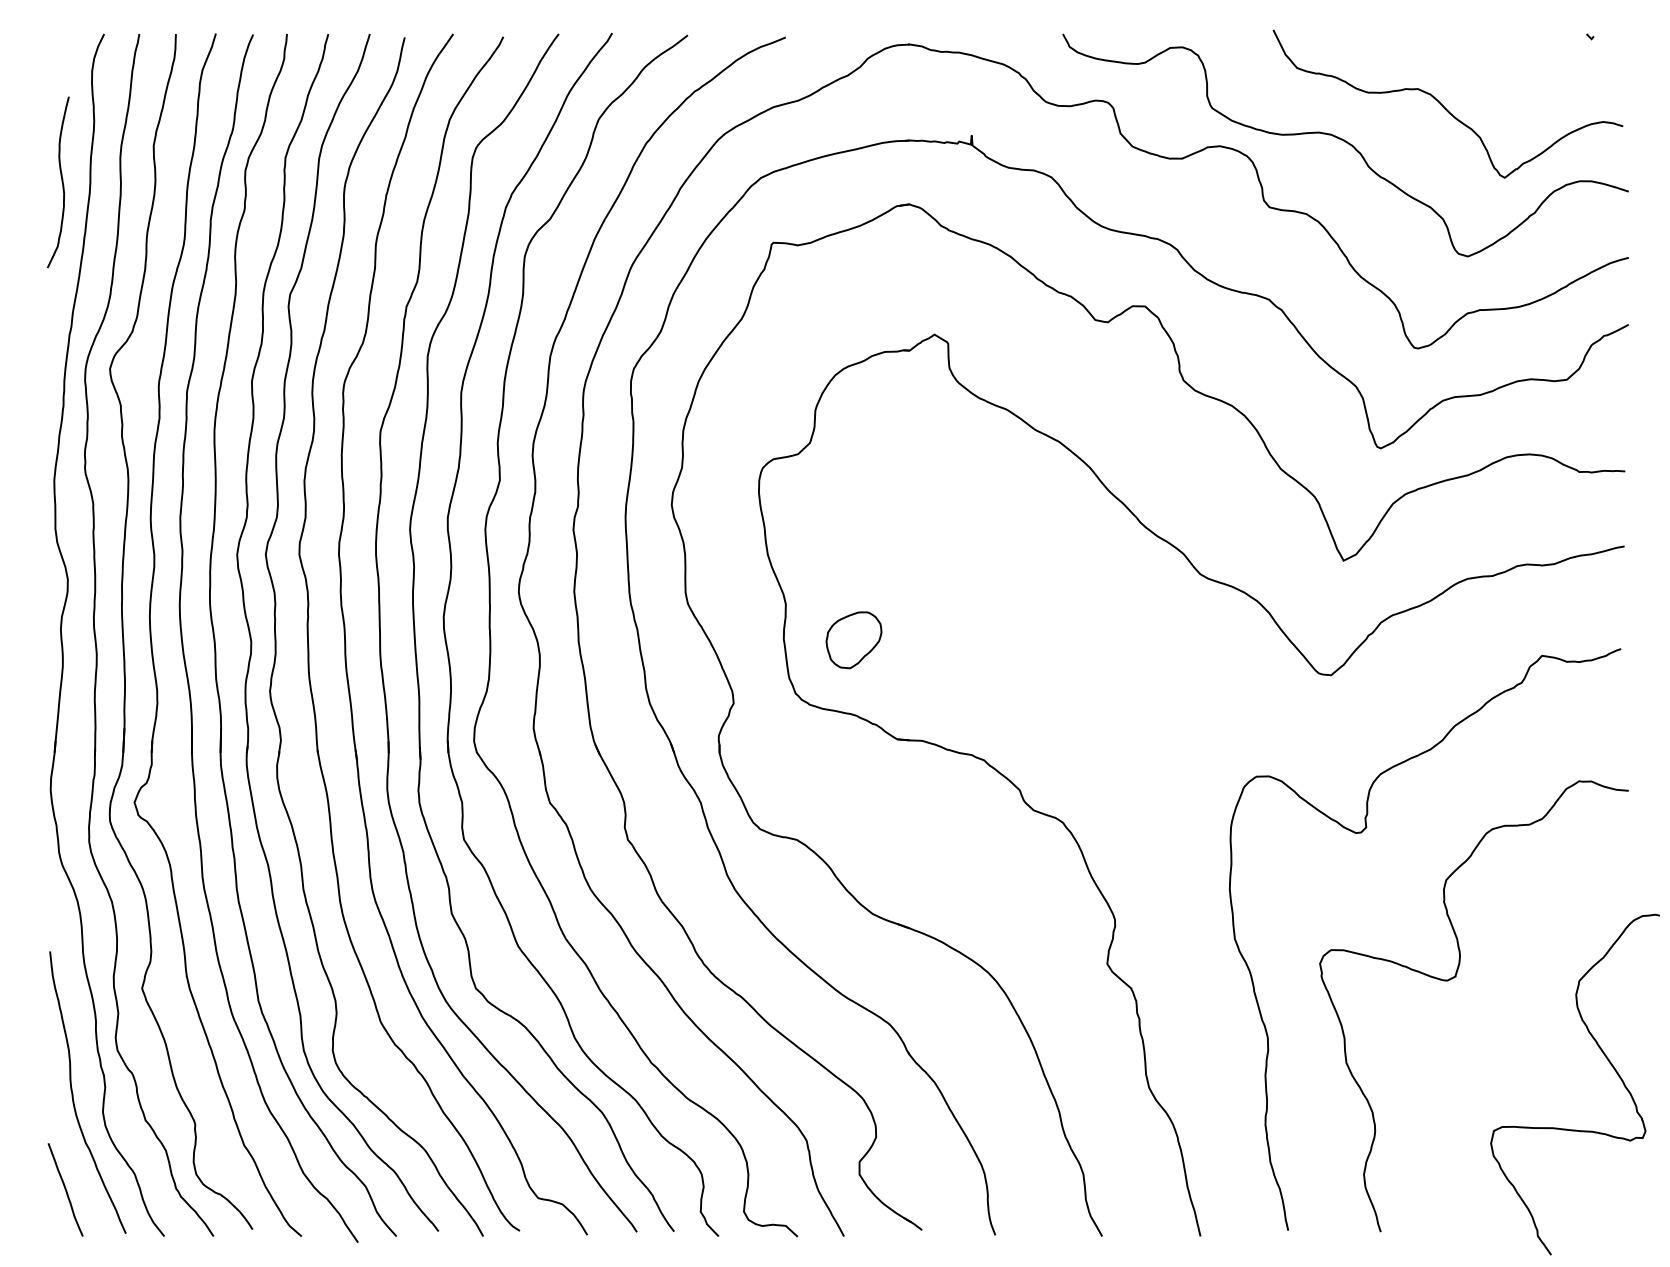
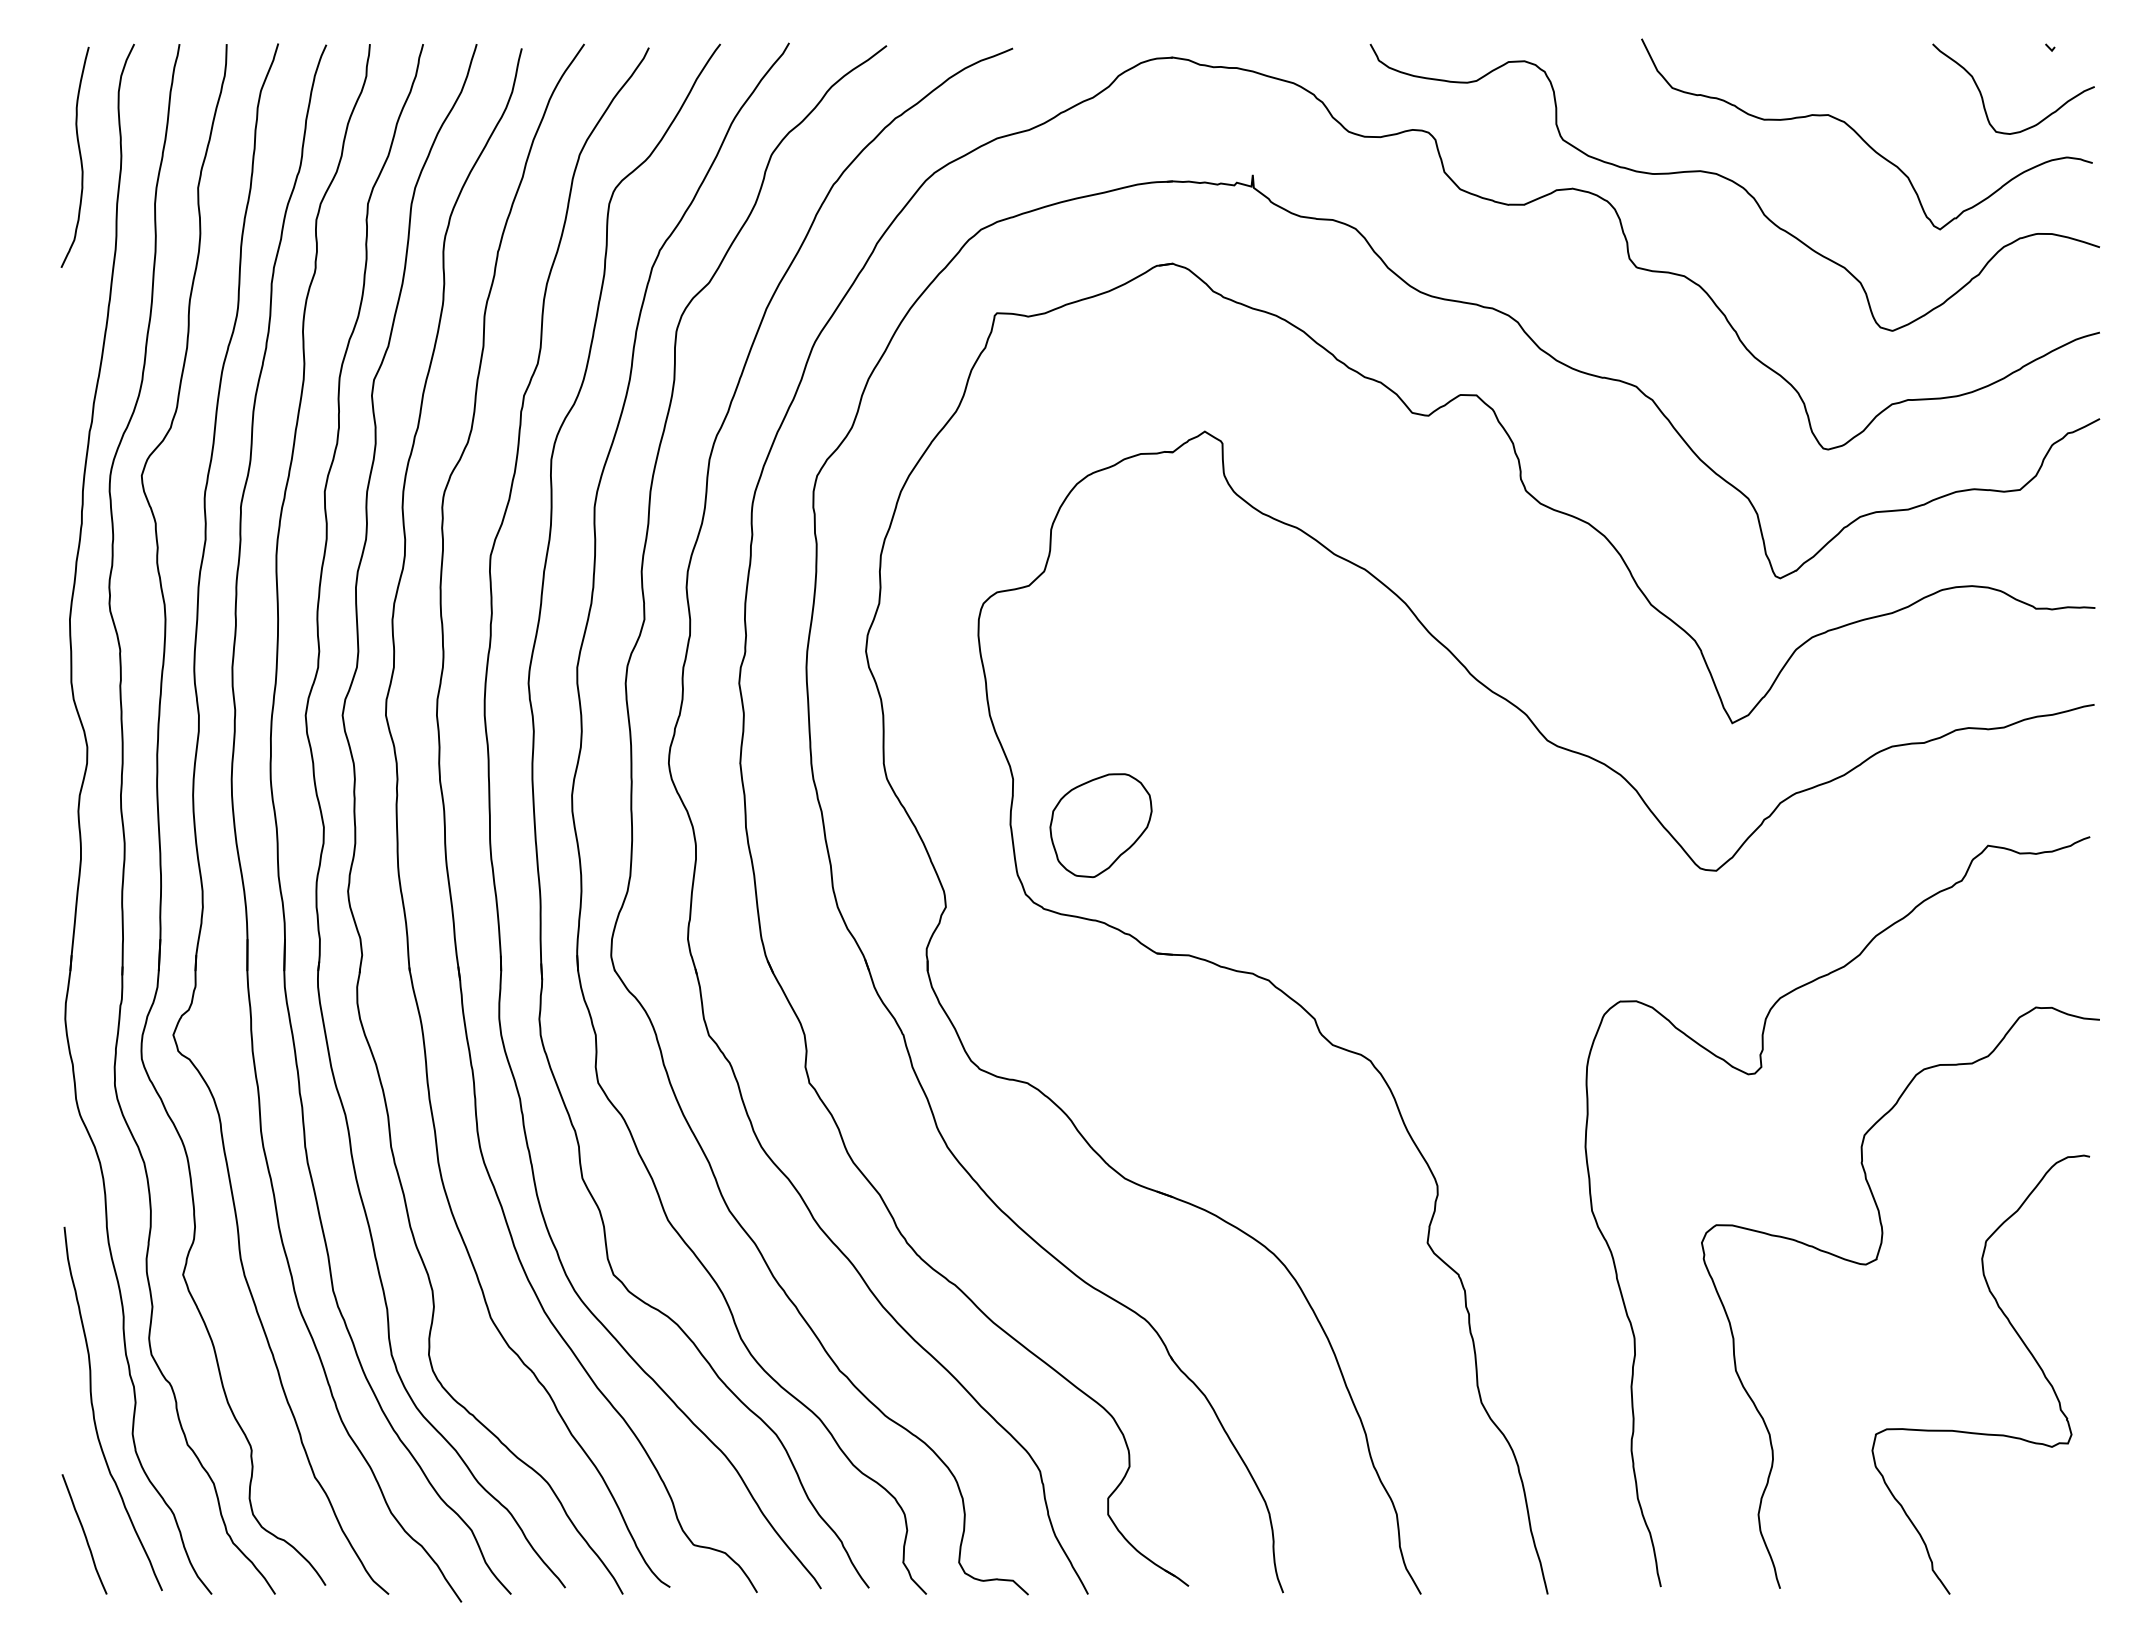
curve: (1538, 76) -> (1983, 98), added
curve: (61, 181) -> (79, 156), moved
part: (853, 640) -> (1100, 825), size x1.43
curve: (1608, 1061) -> (2023, 1344), moved

